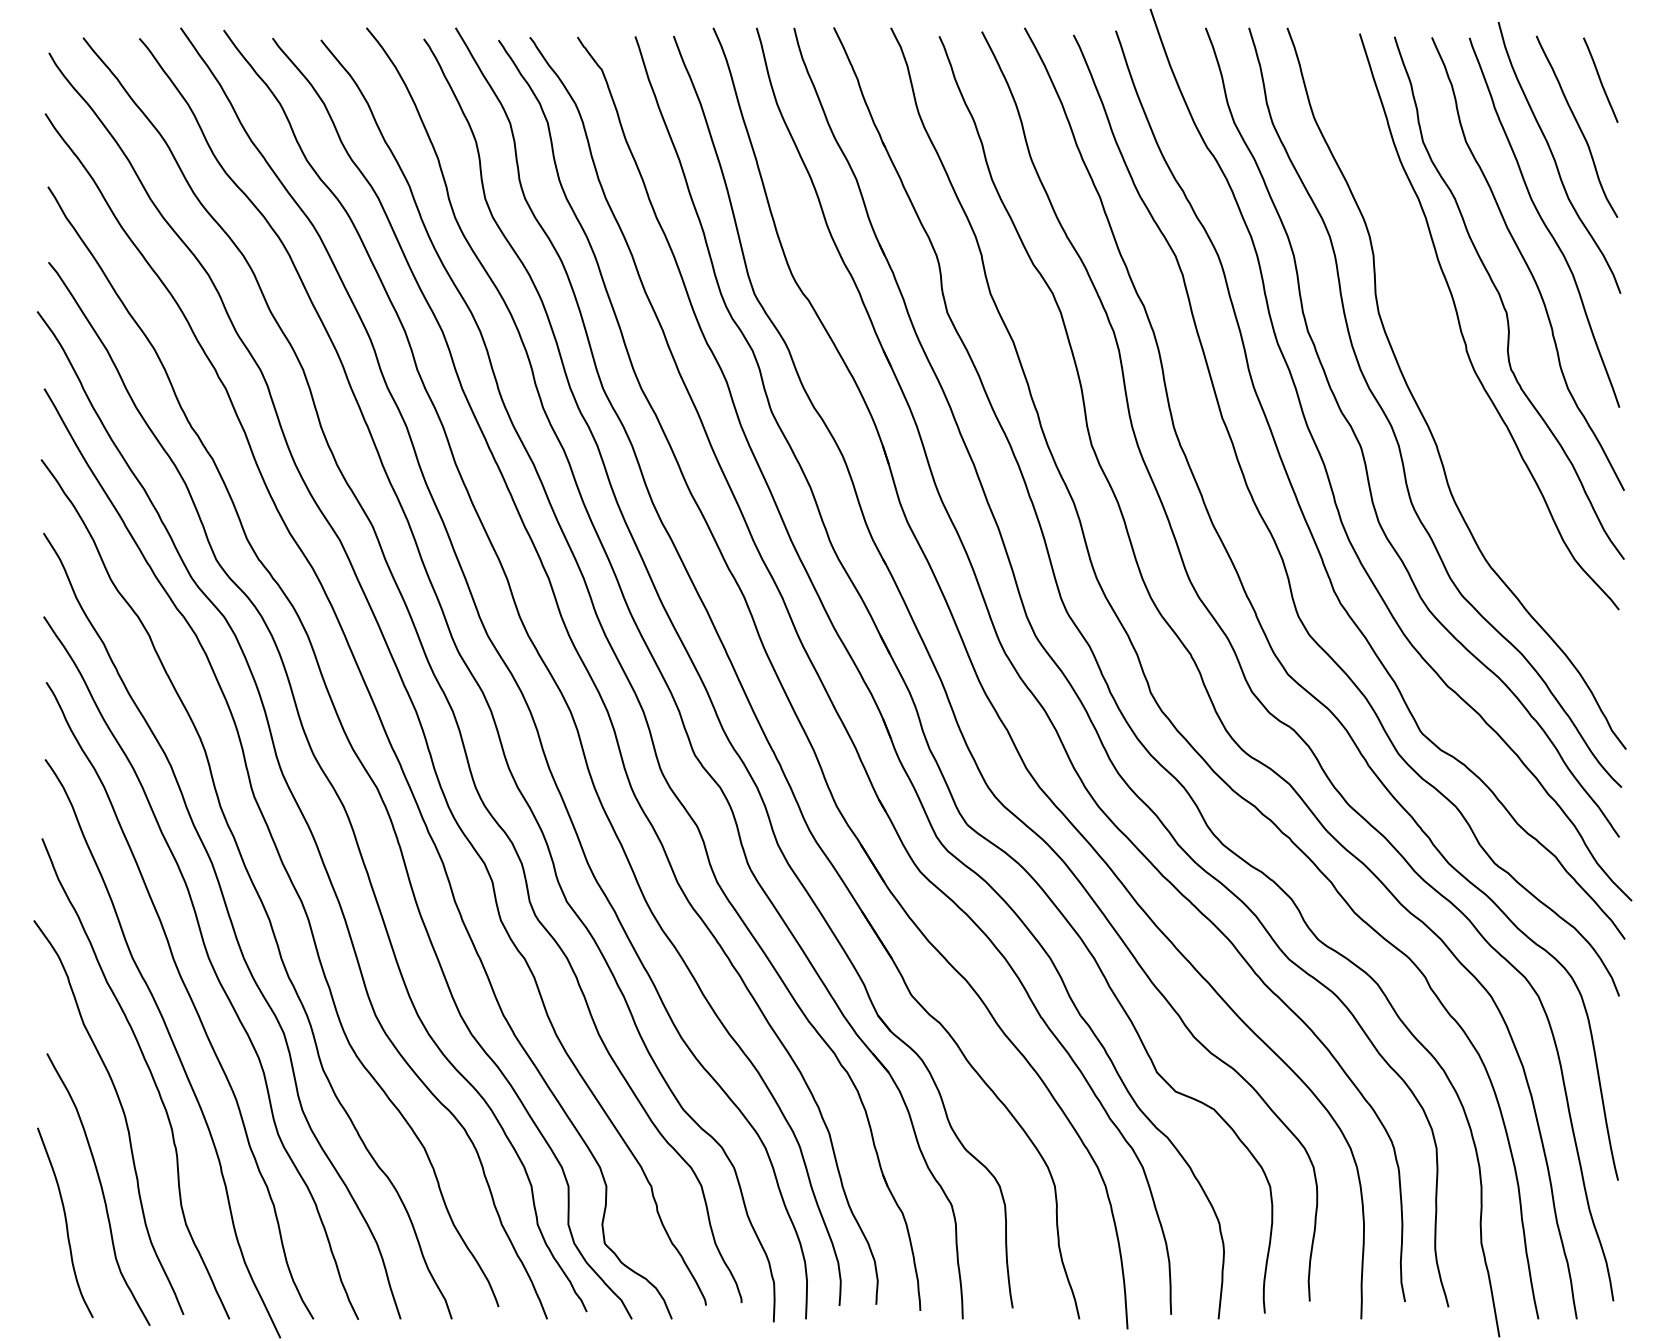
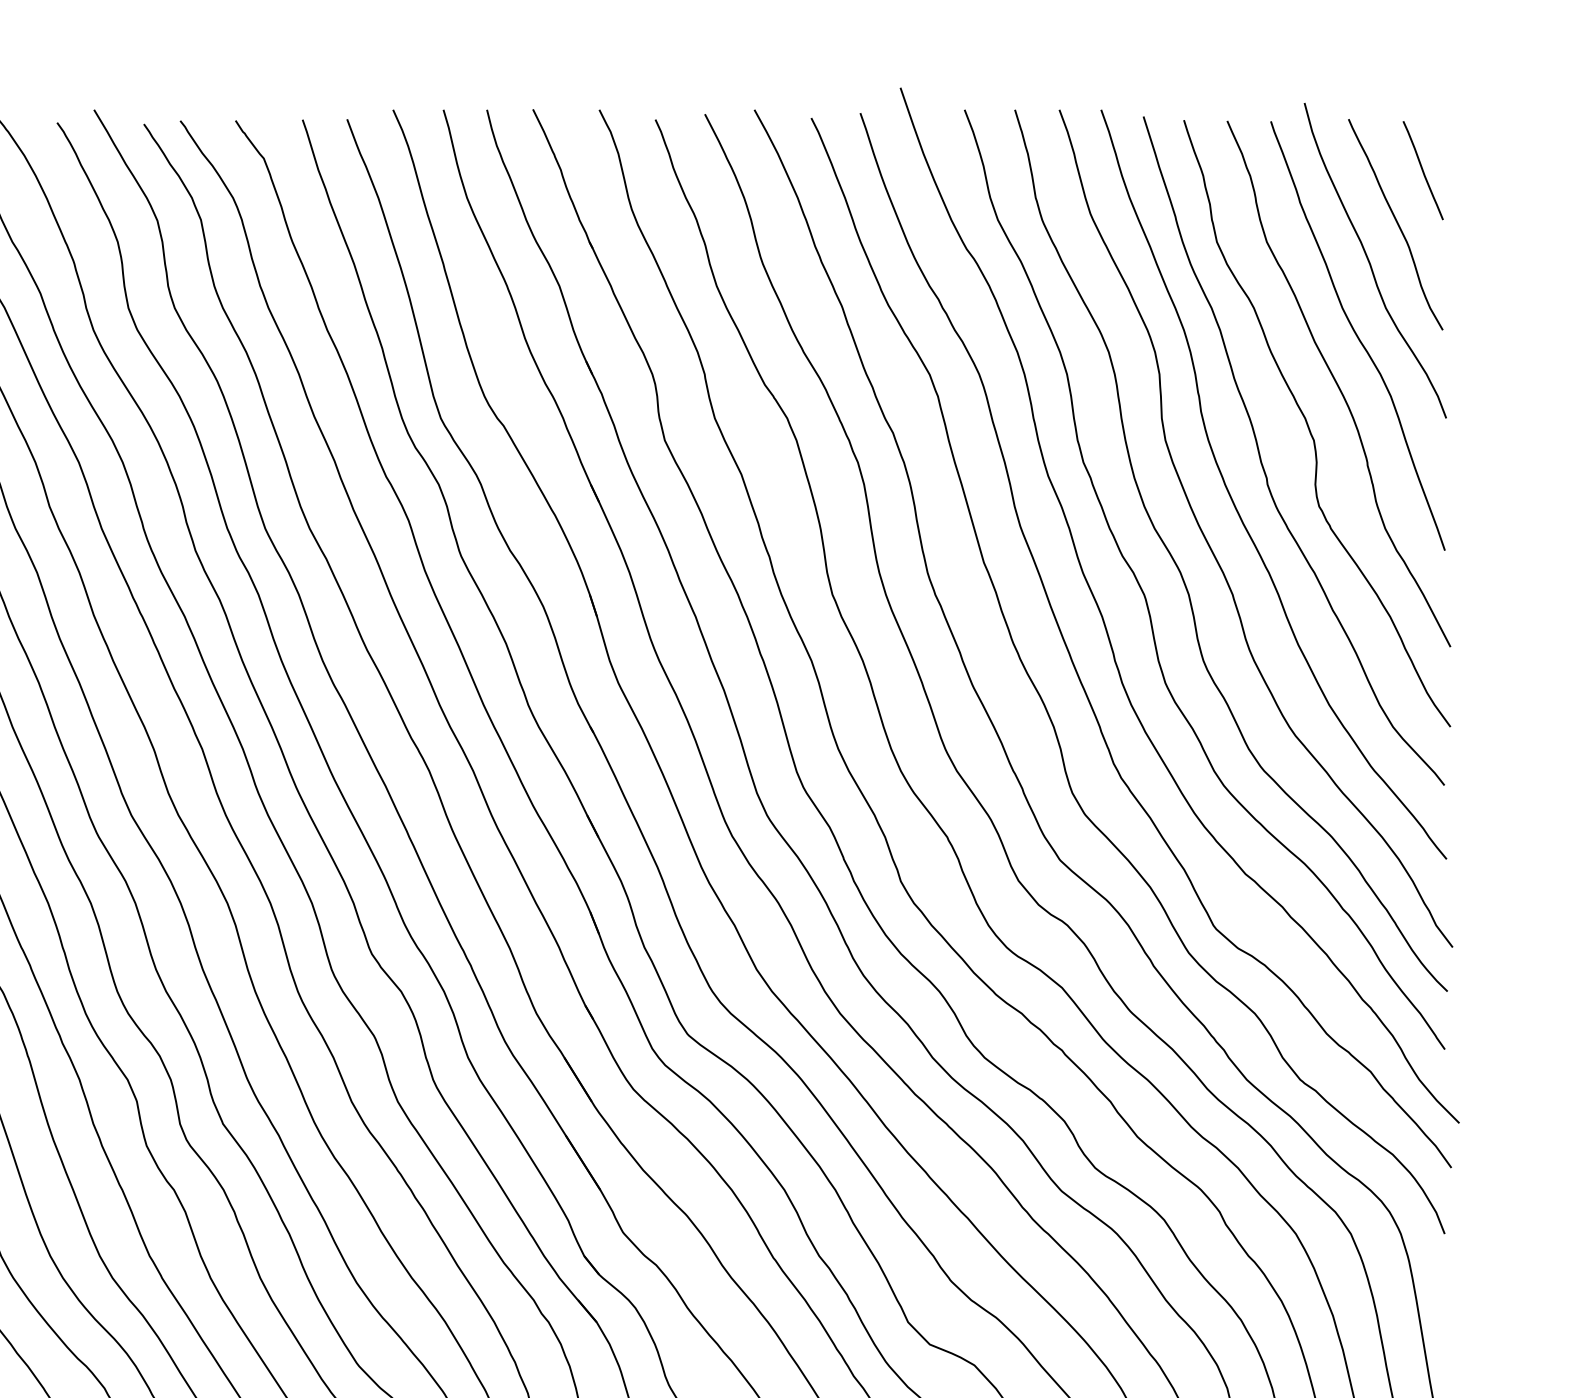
curve: (1438, 366) -> (1234, 502), added

